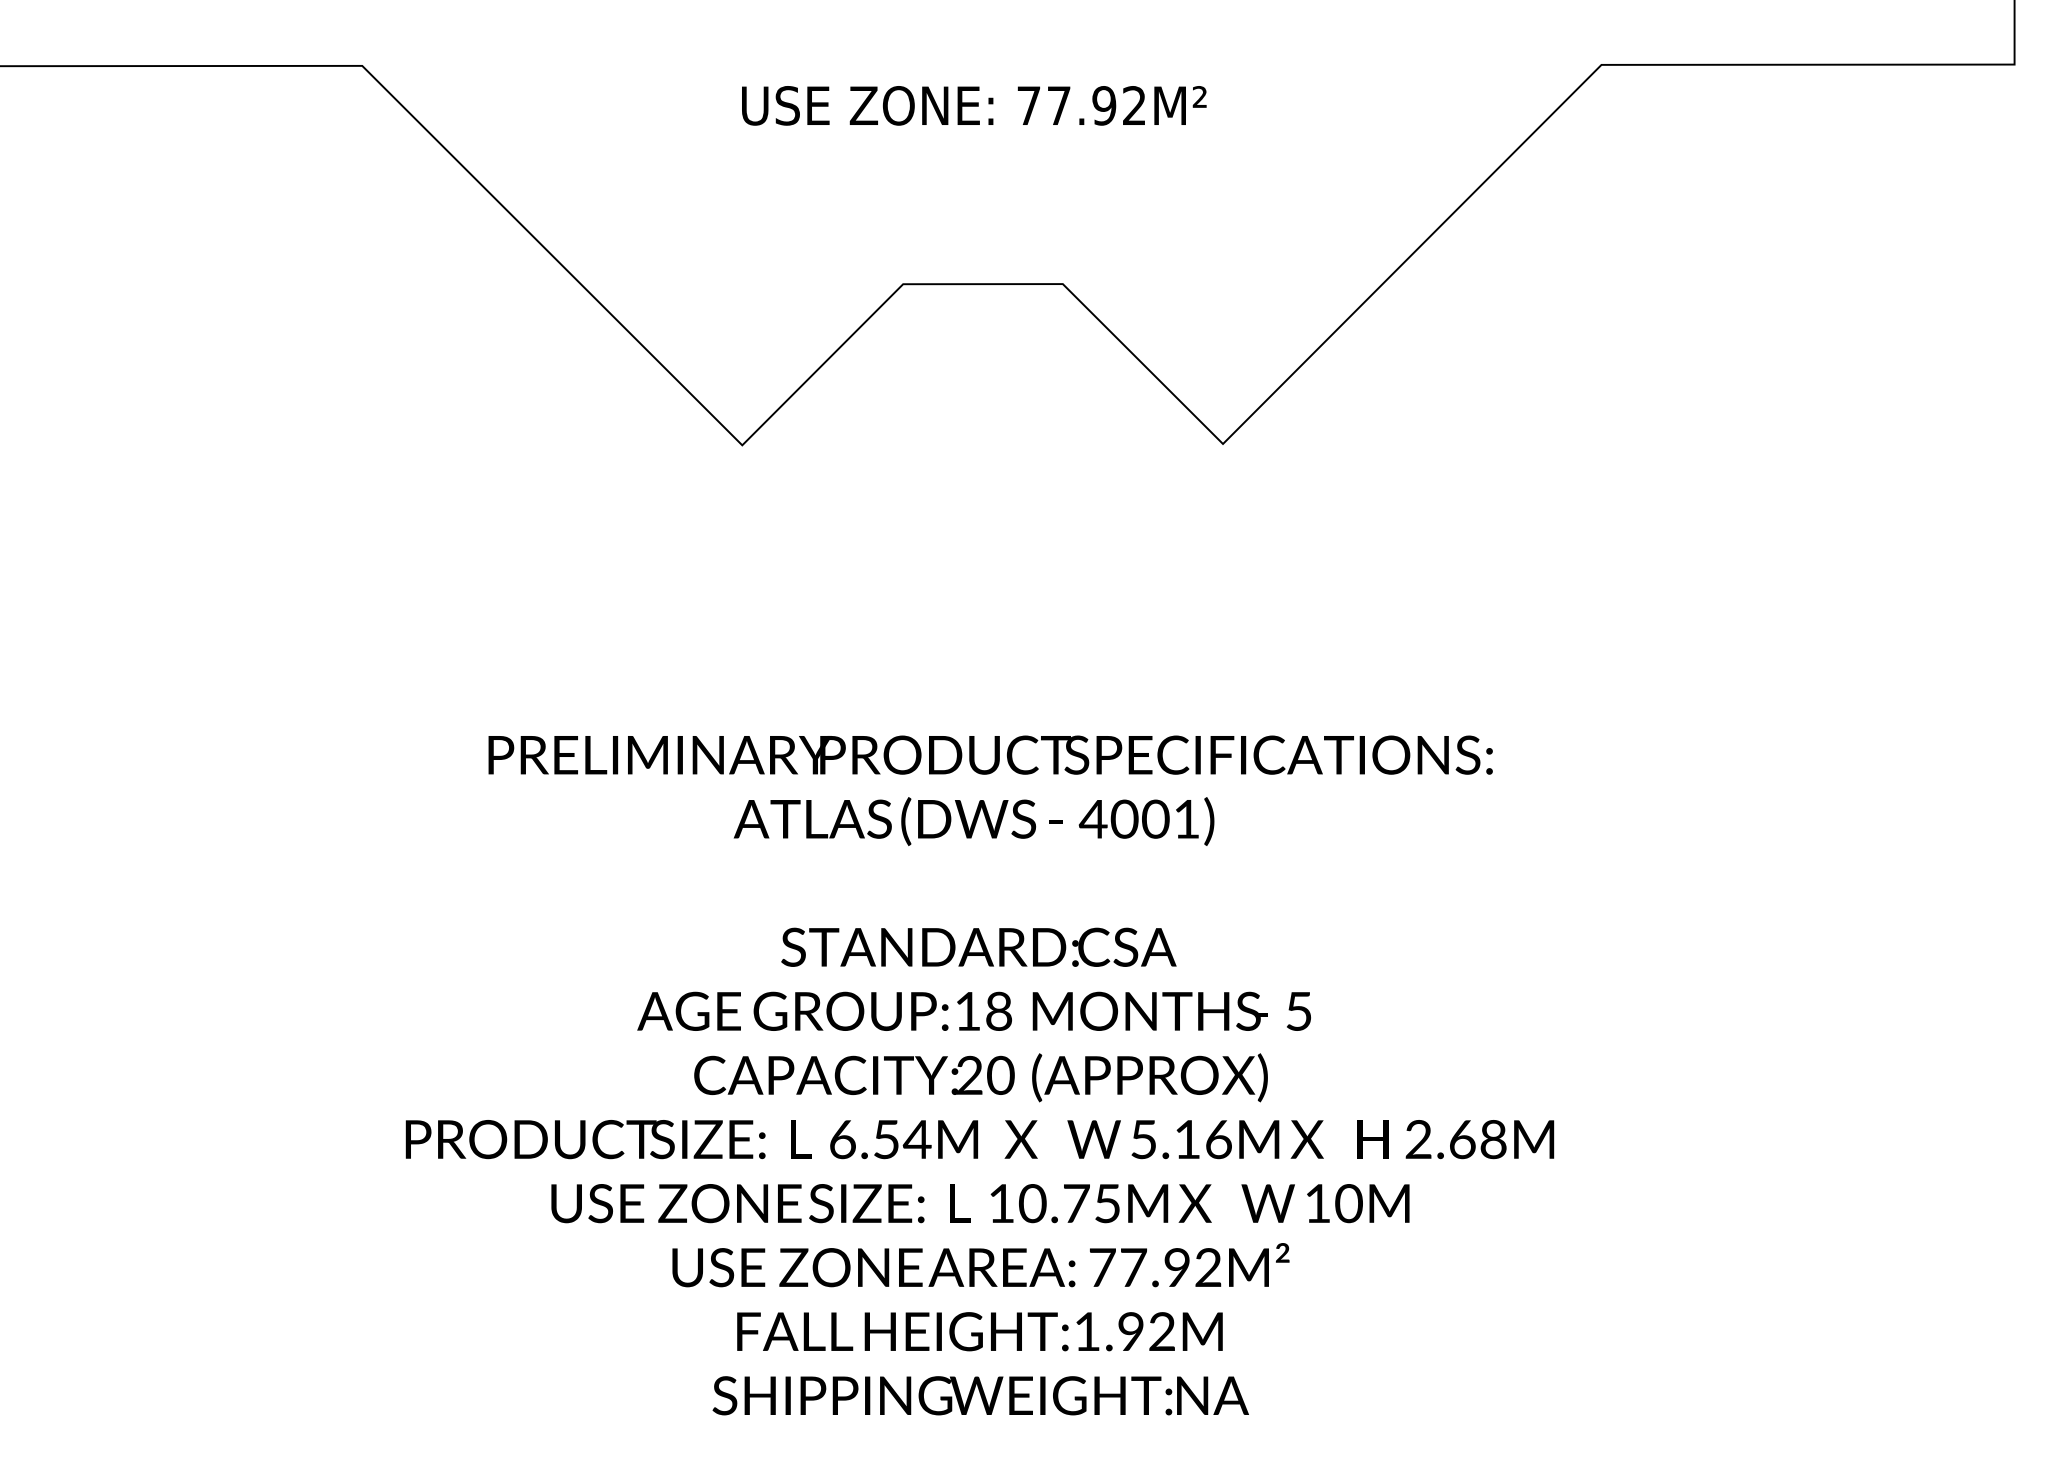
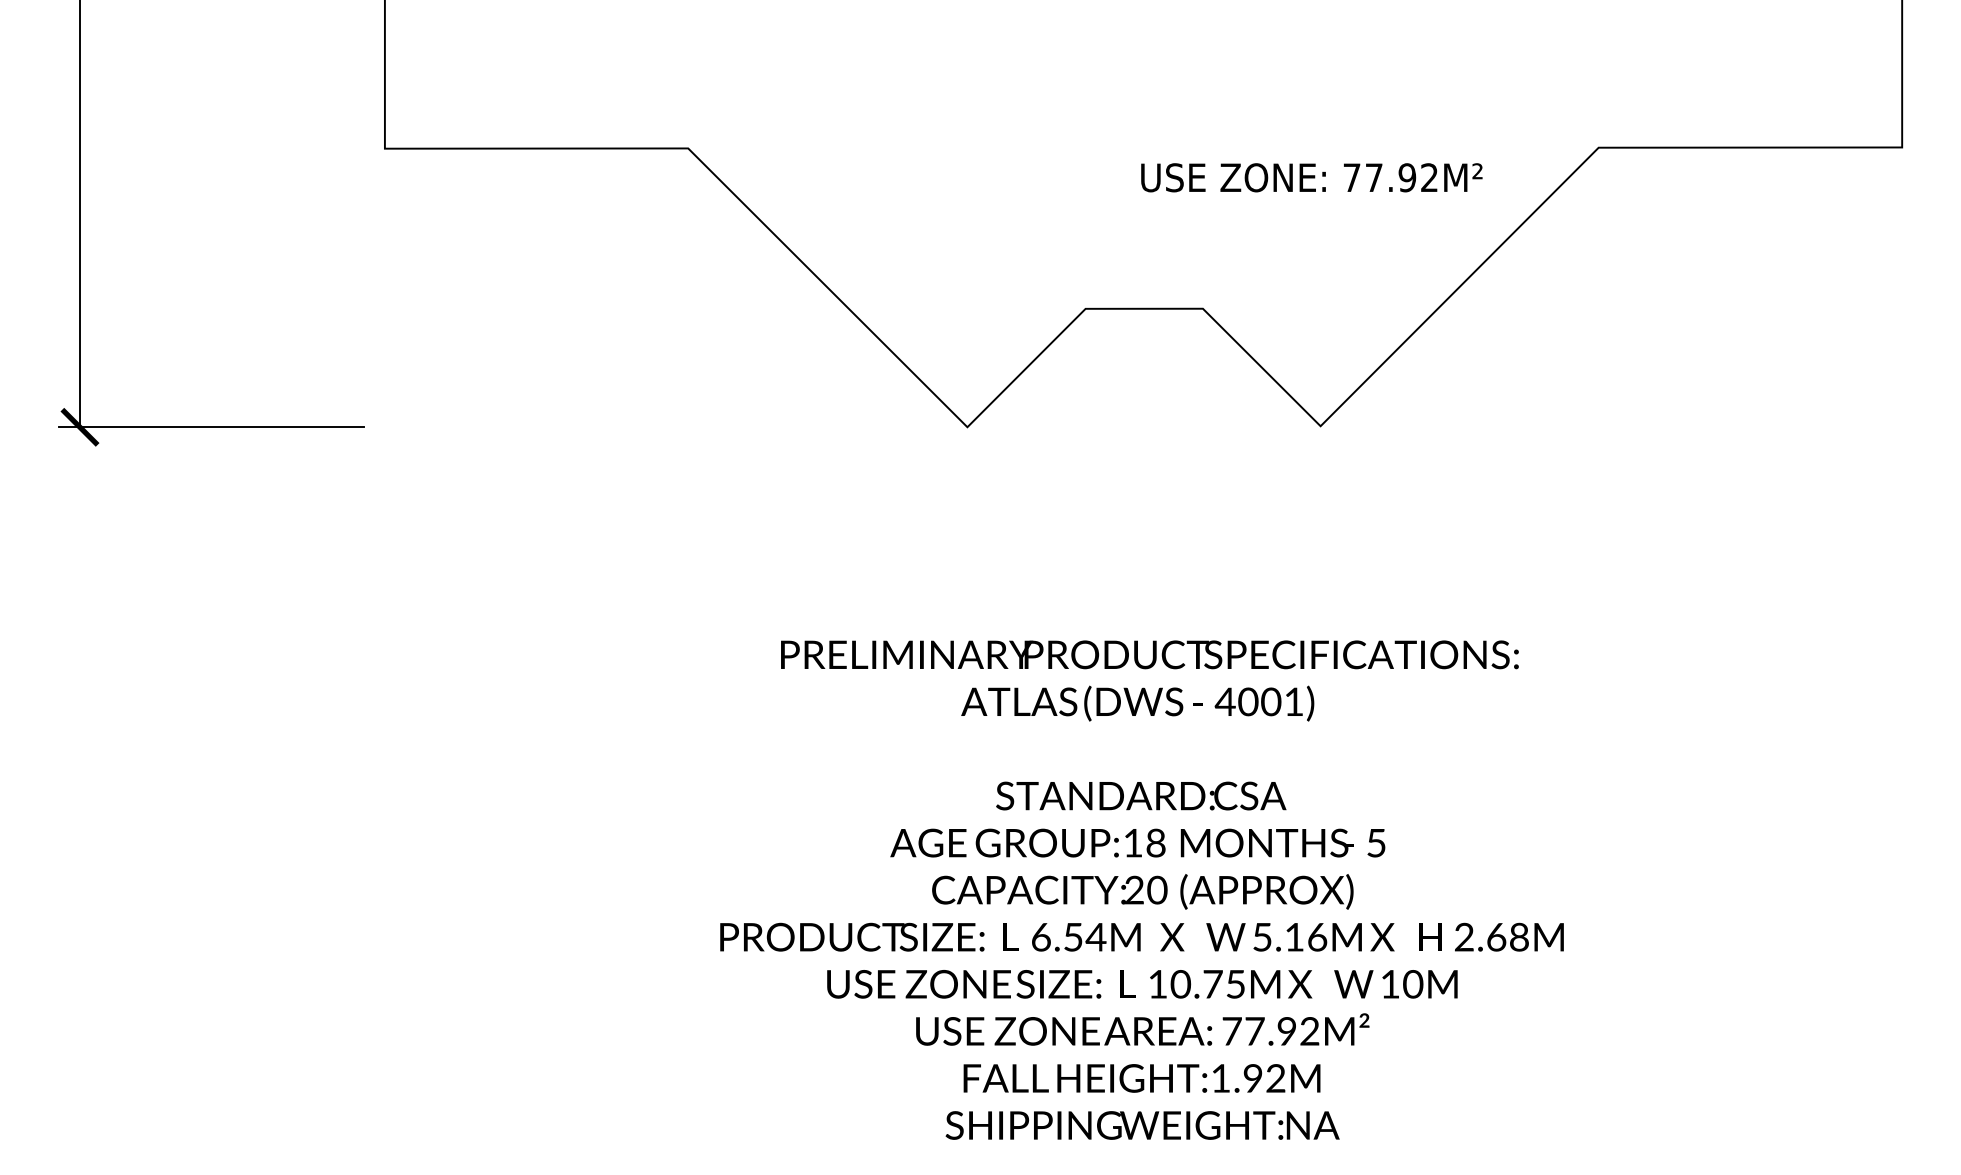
text: (973, 105) -> (1311, 177), moved

